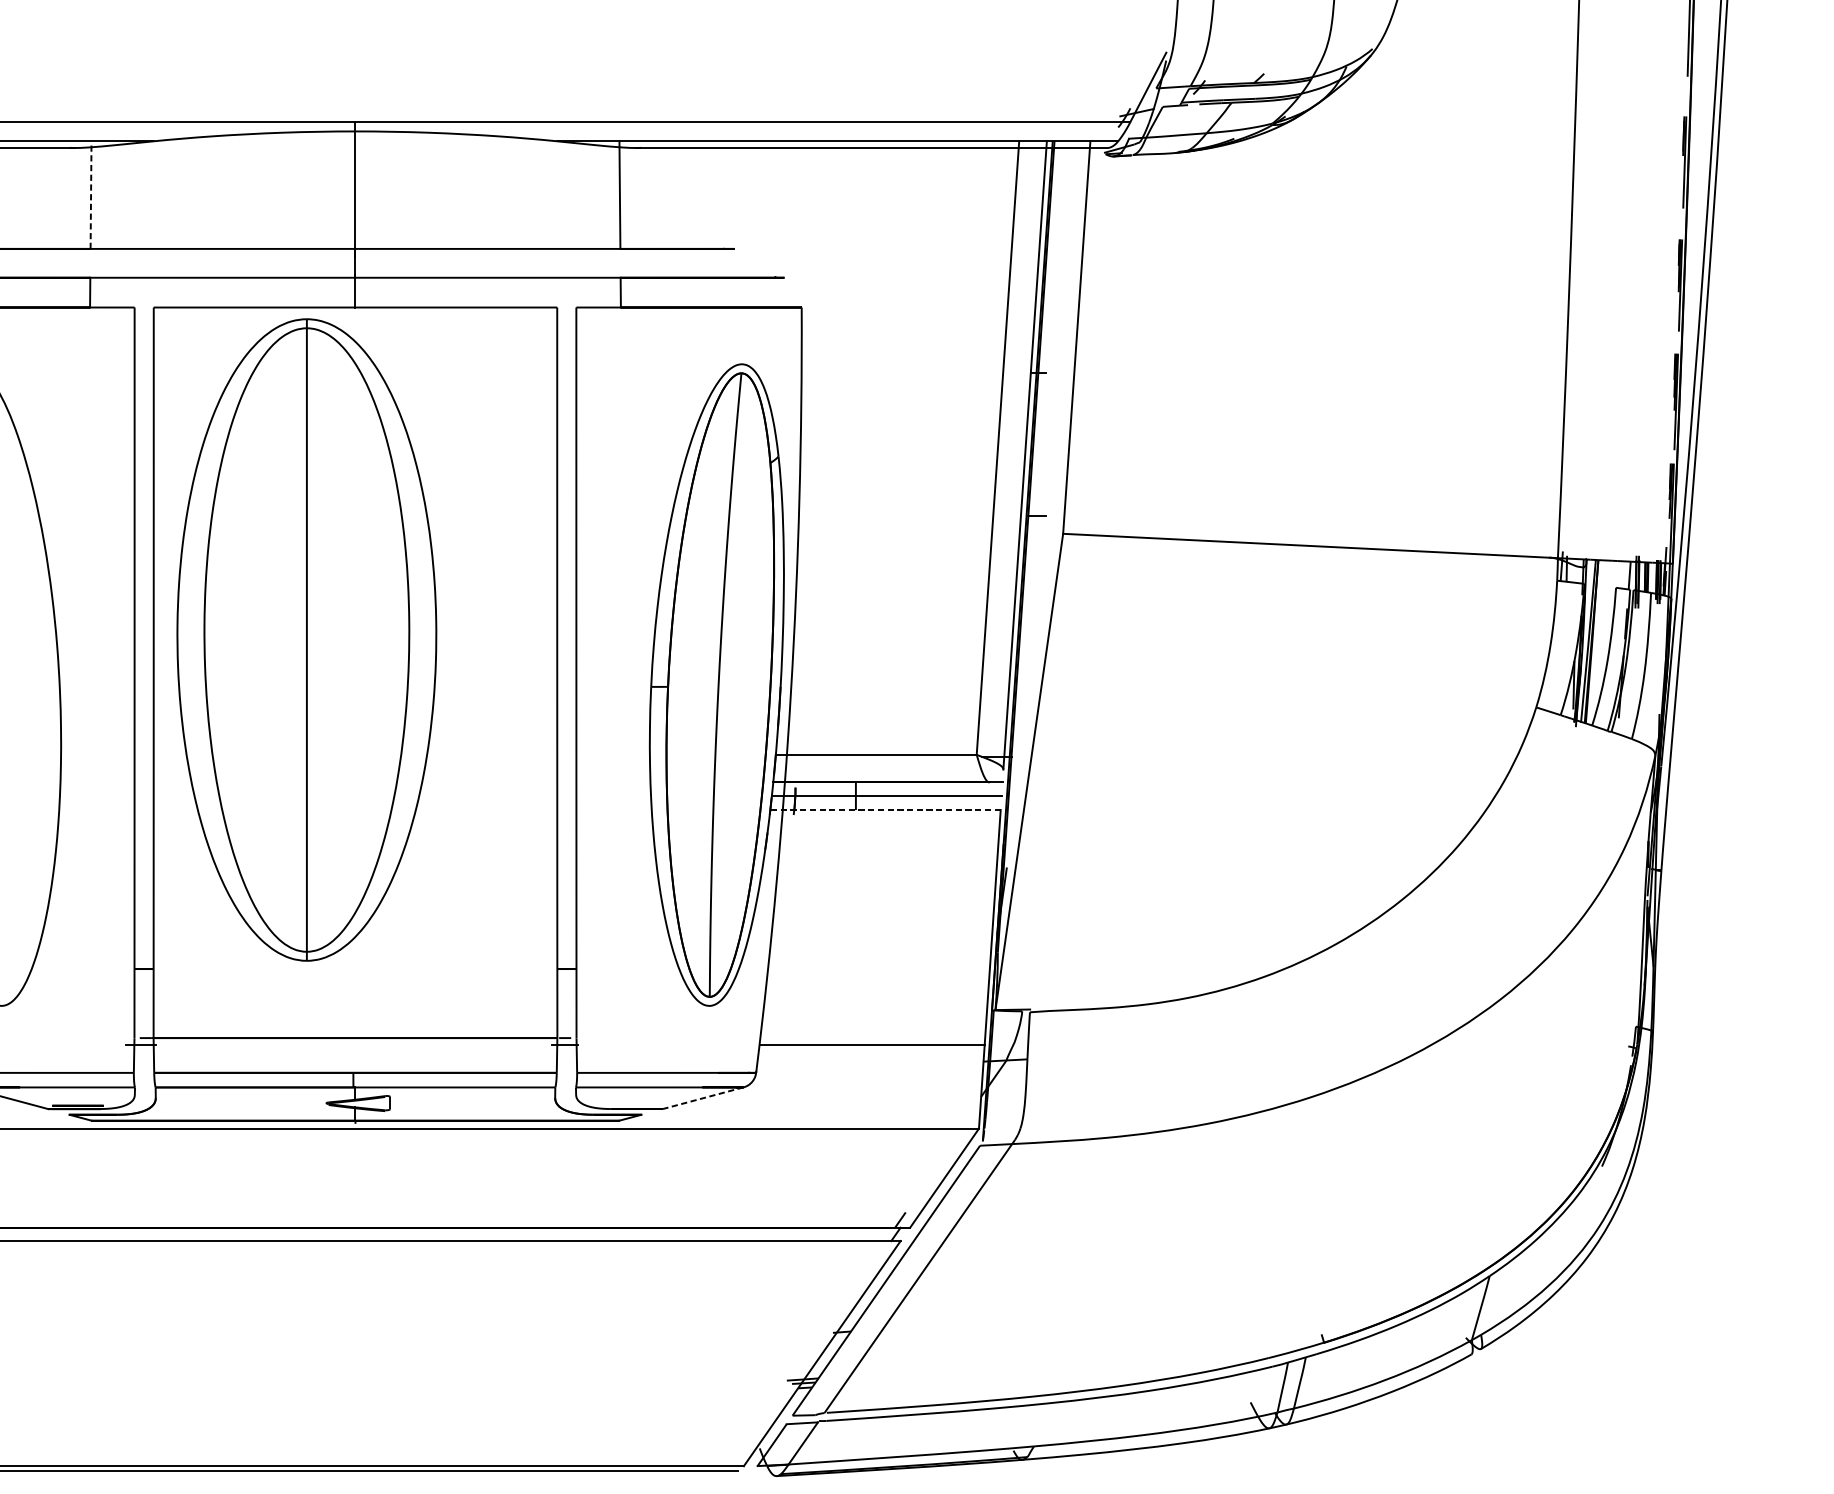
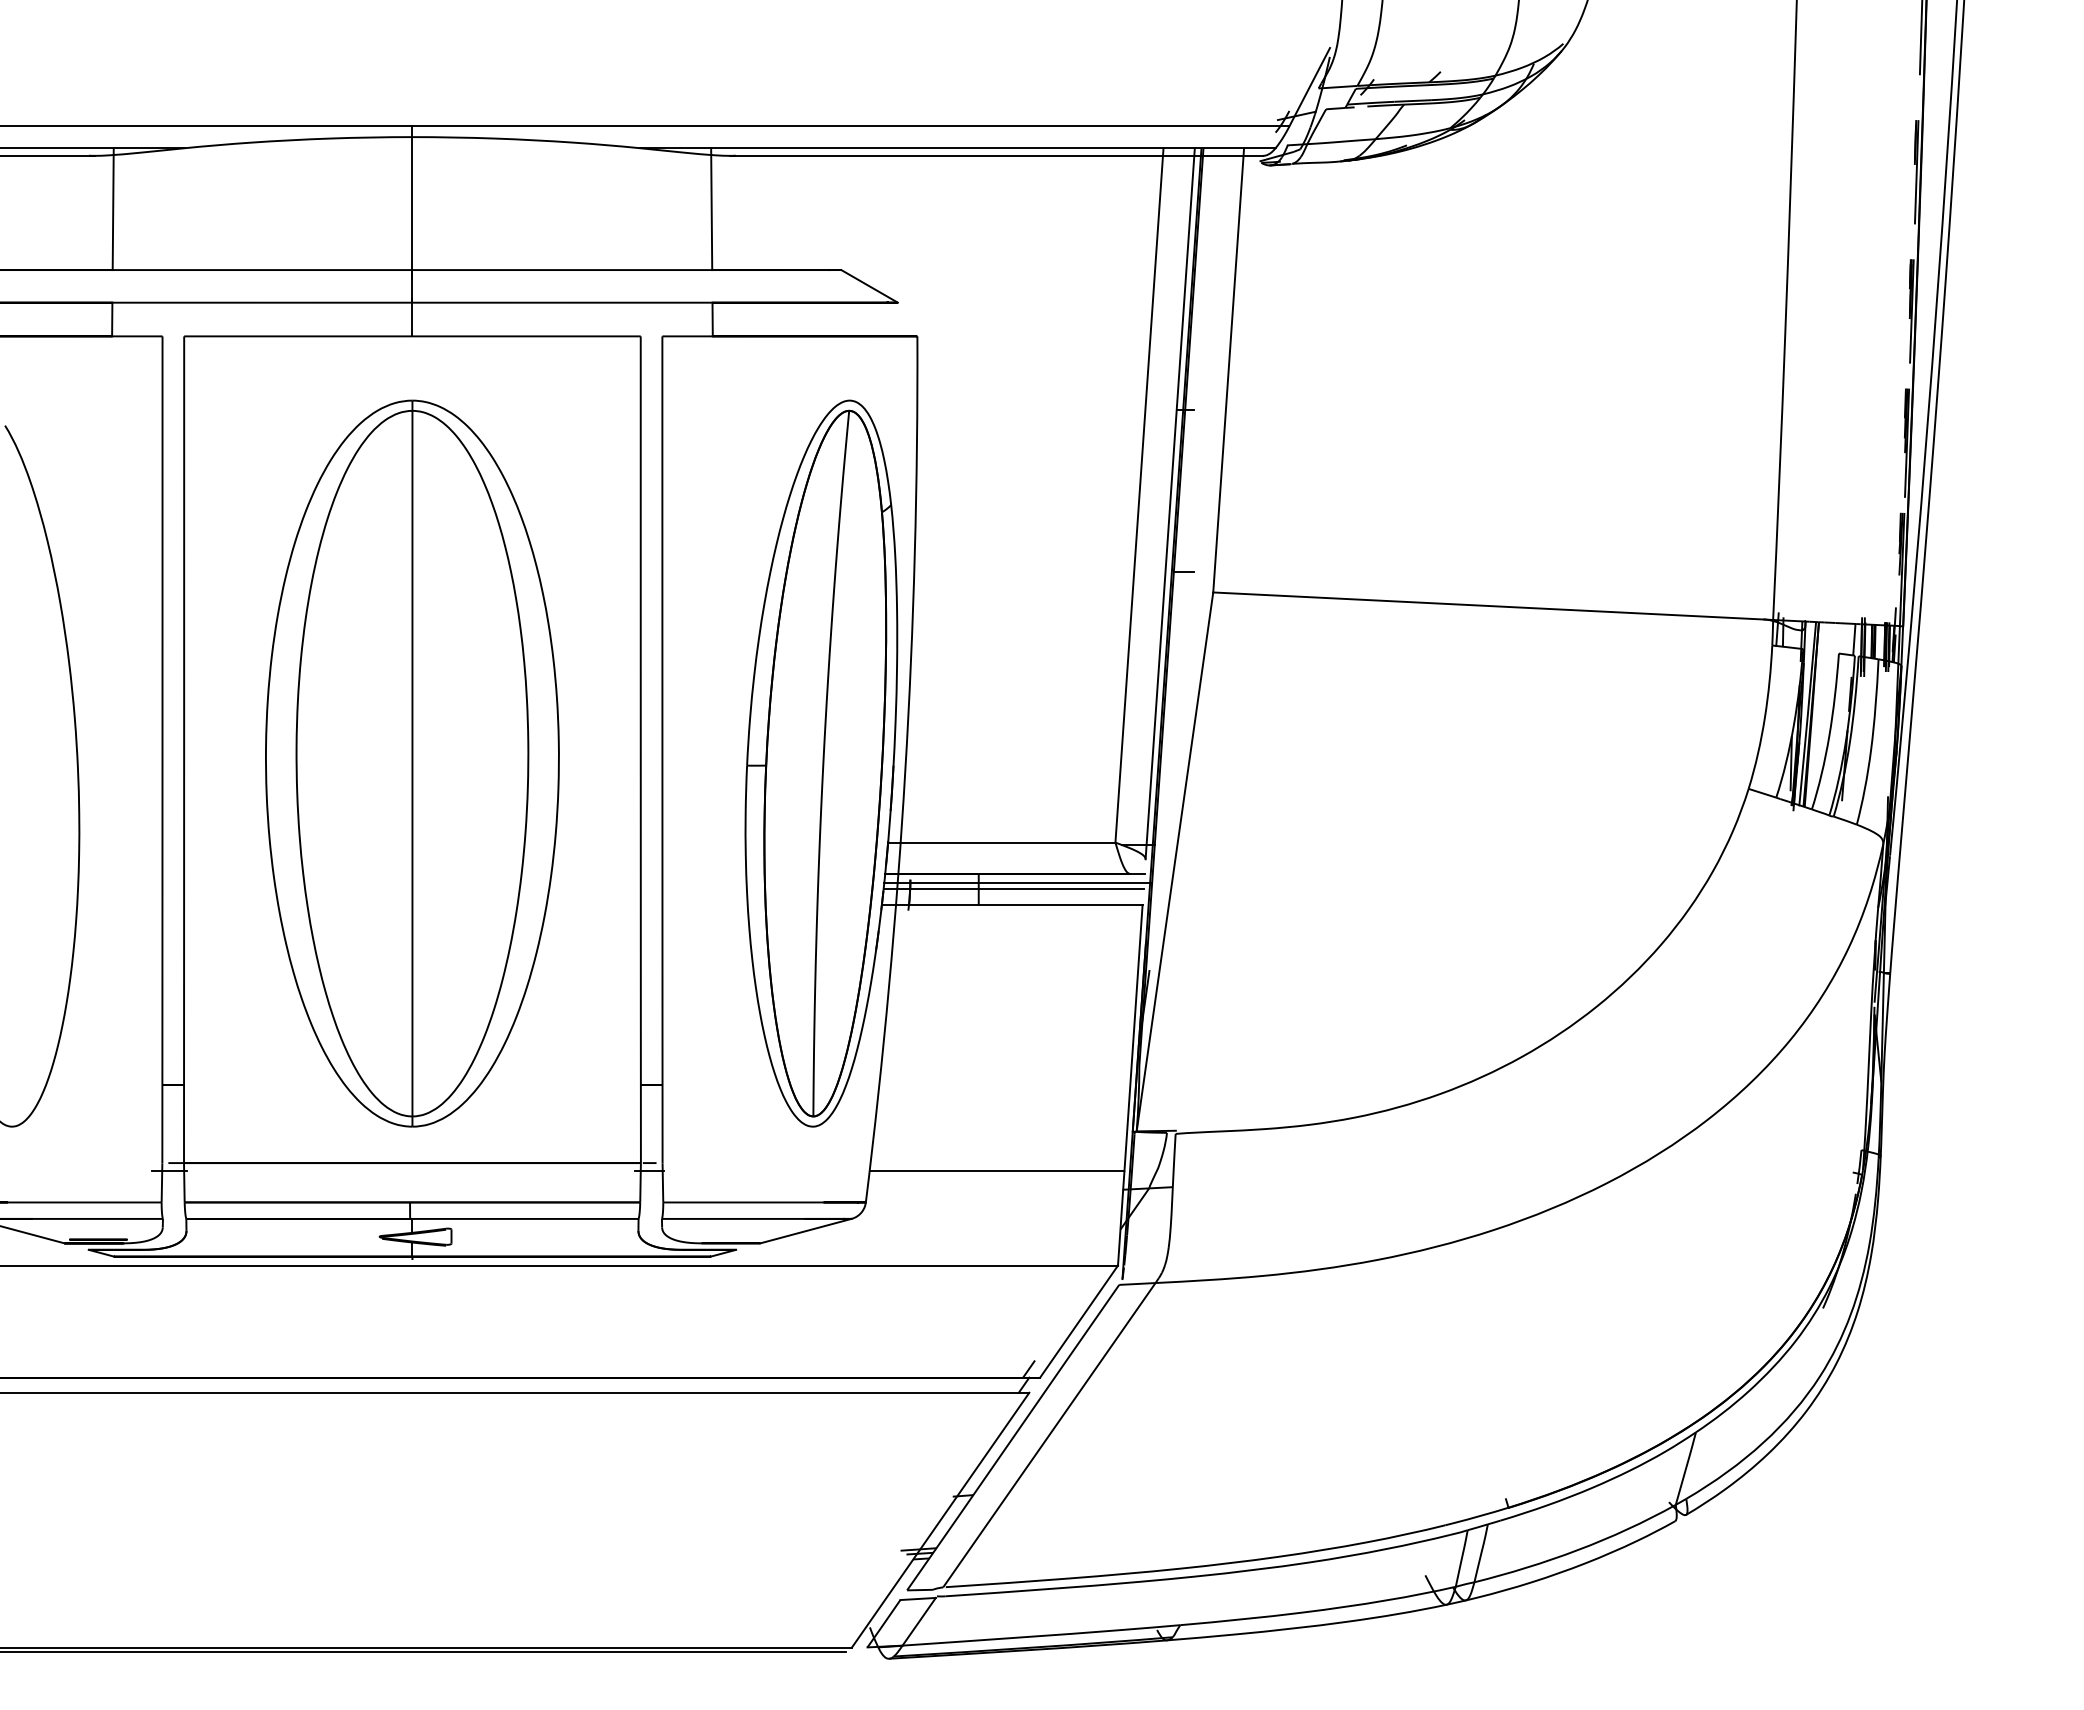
line: (91, 195) -> (113, 209), dashed -> solid
line: (759, 263) -> (869, 286), added
part: (306, 639) -> (412, 763), moved
line: (891, 791) -> (1018, 883), added
line: (884, 810) -> (1011, 905), dashed -> solid
line: (702, 1098) -> (805, 1231), dashed -> solid

